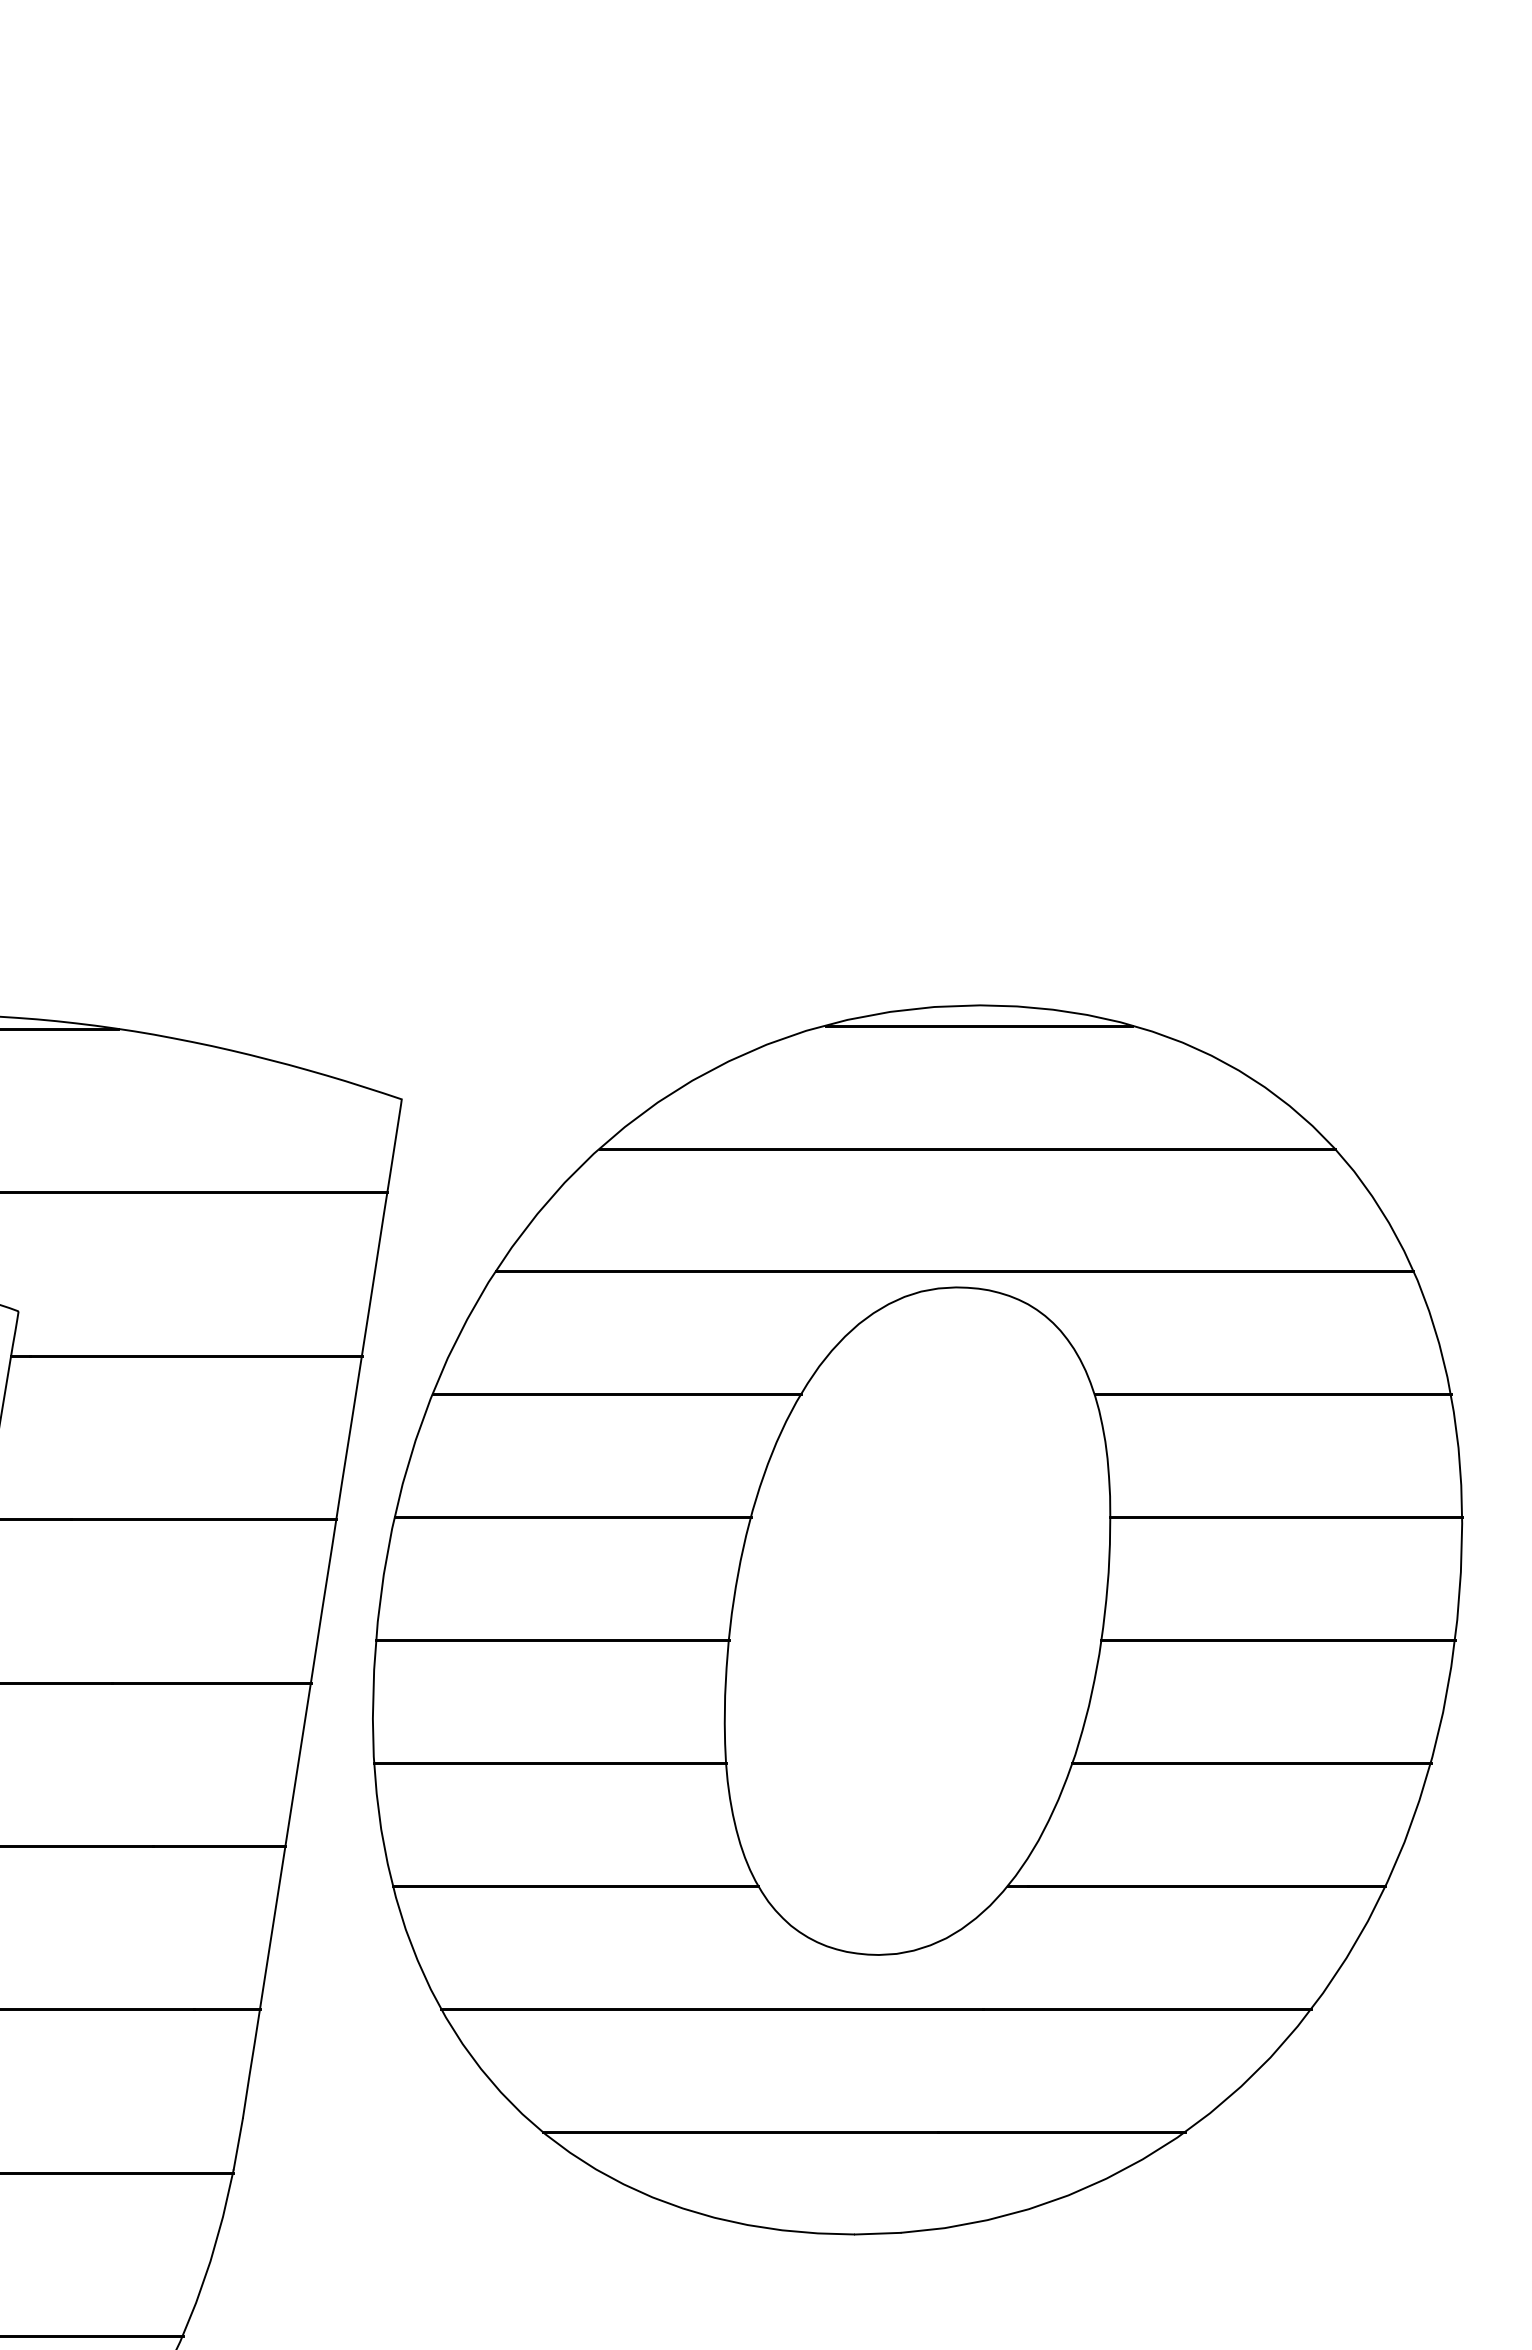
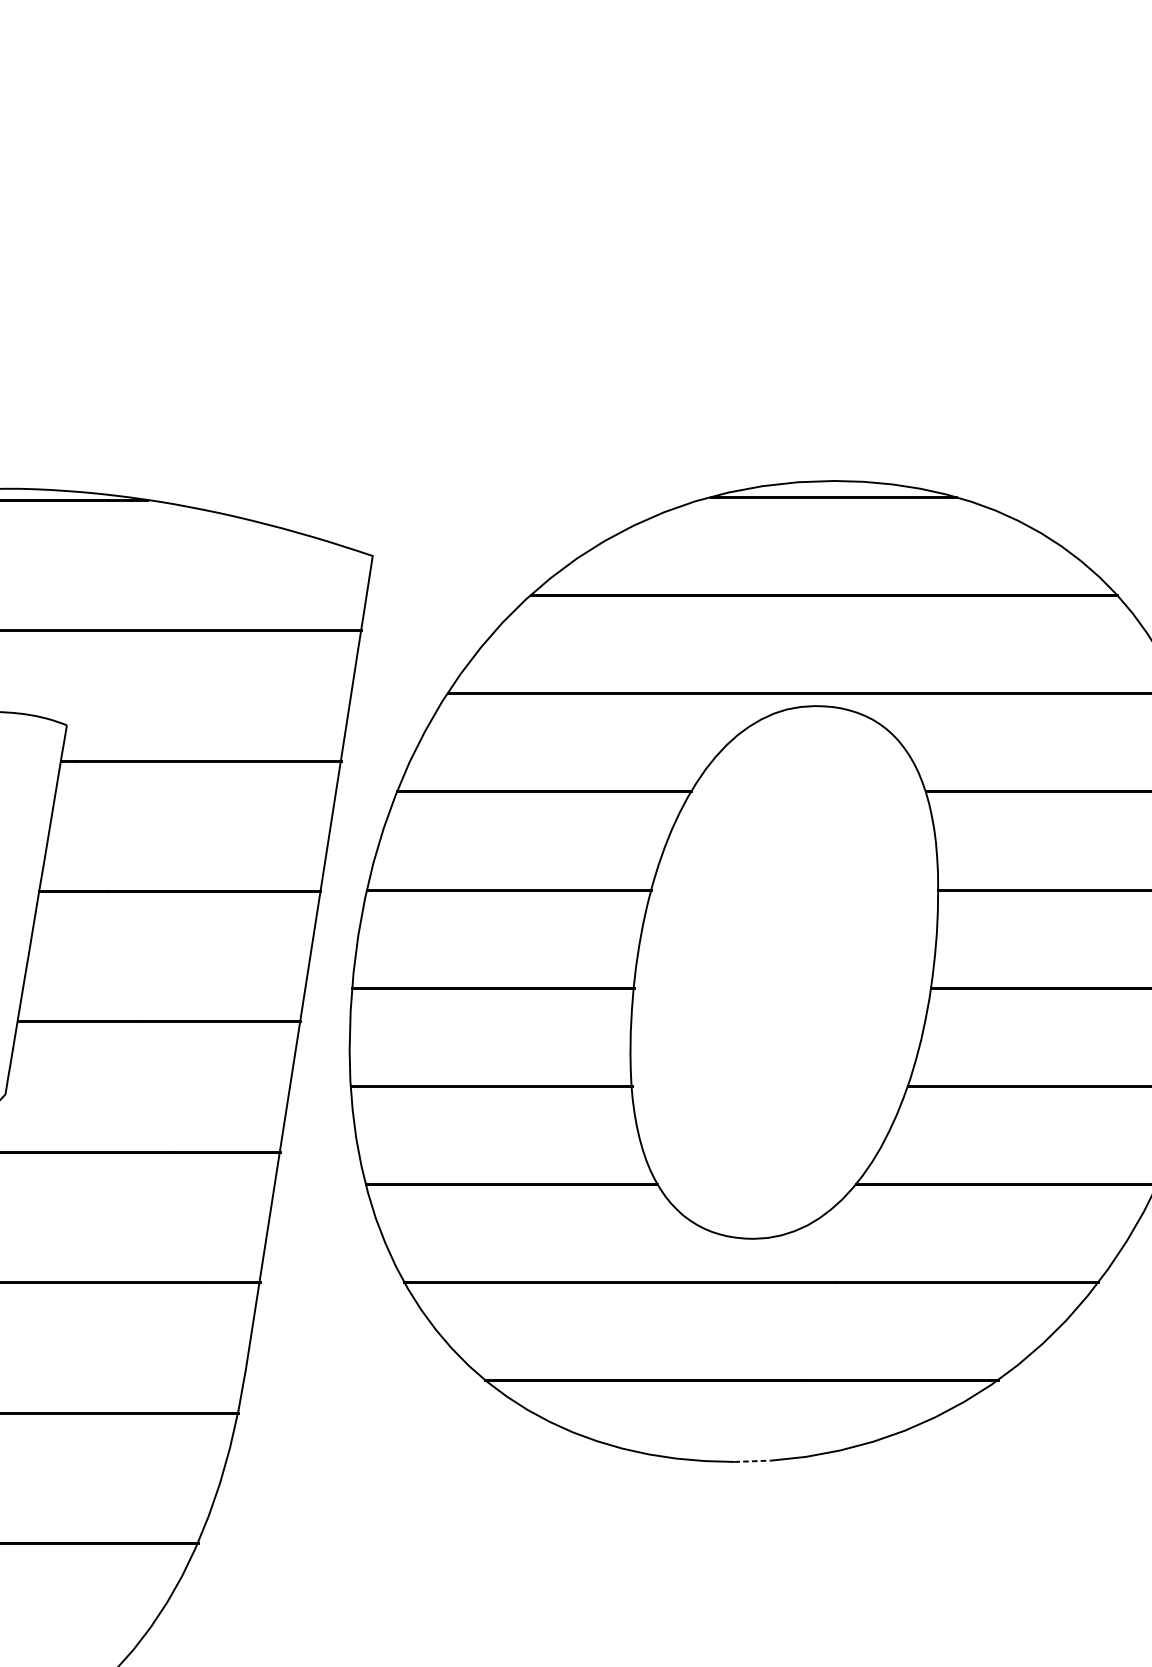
line: (877, 2233) -> (752, 1461), solid -> dashed

